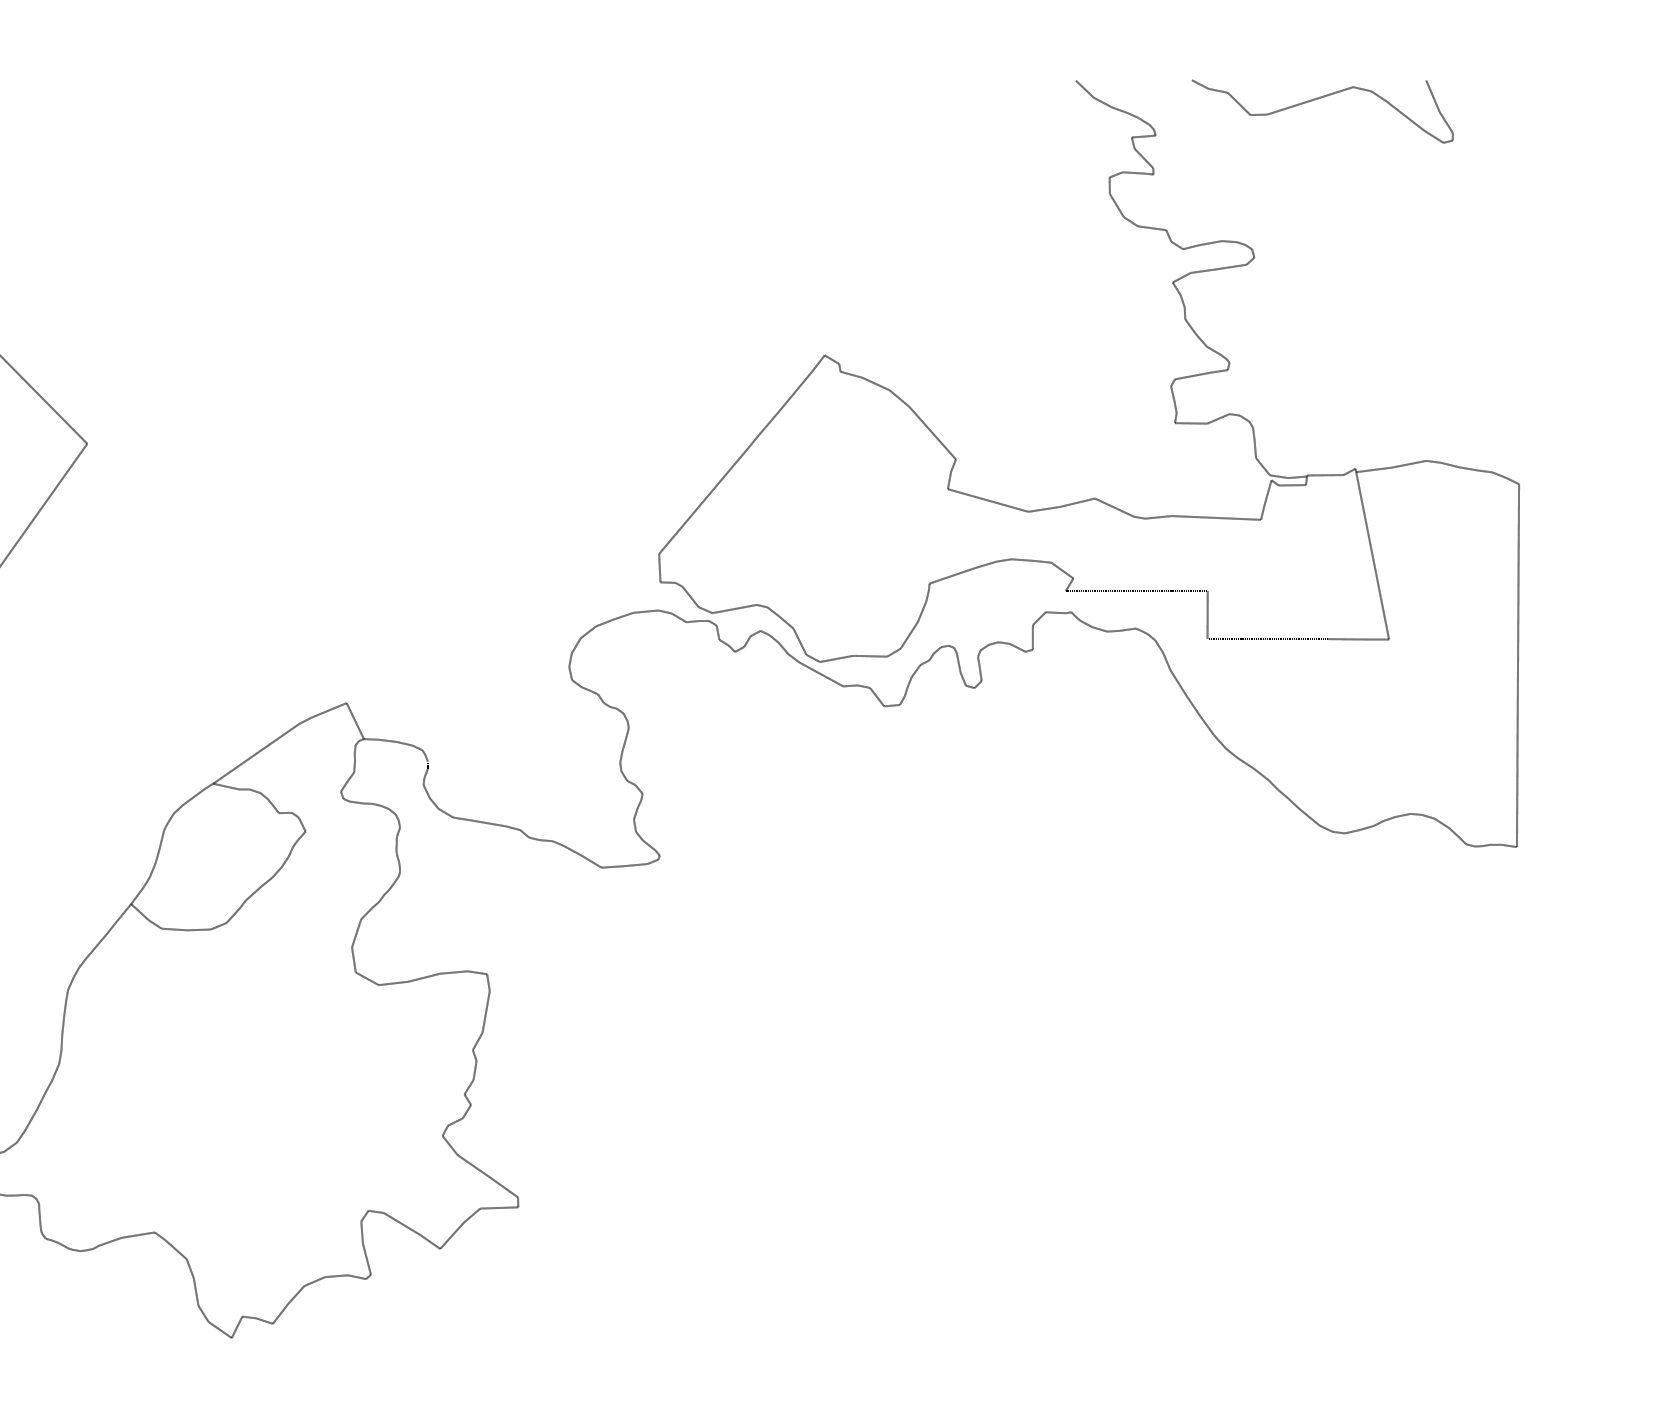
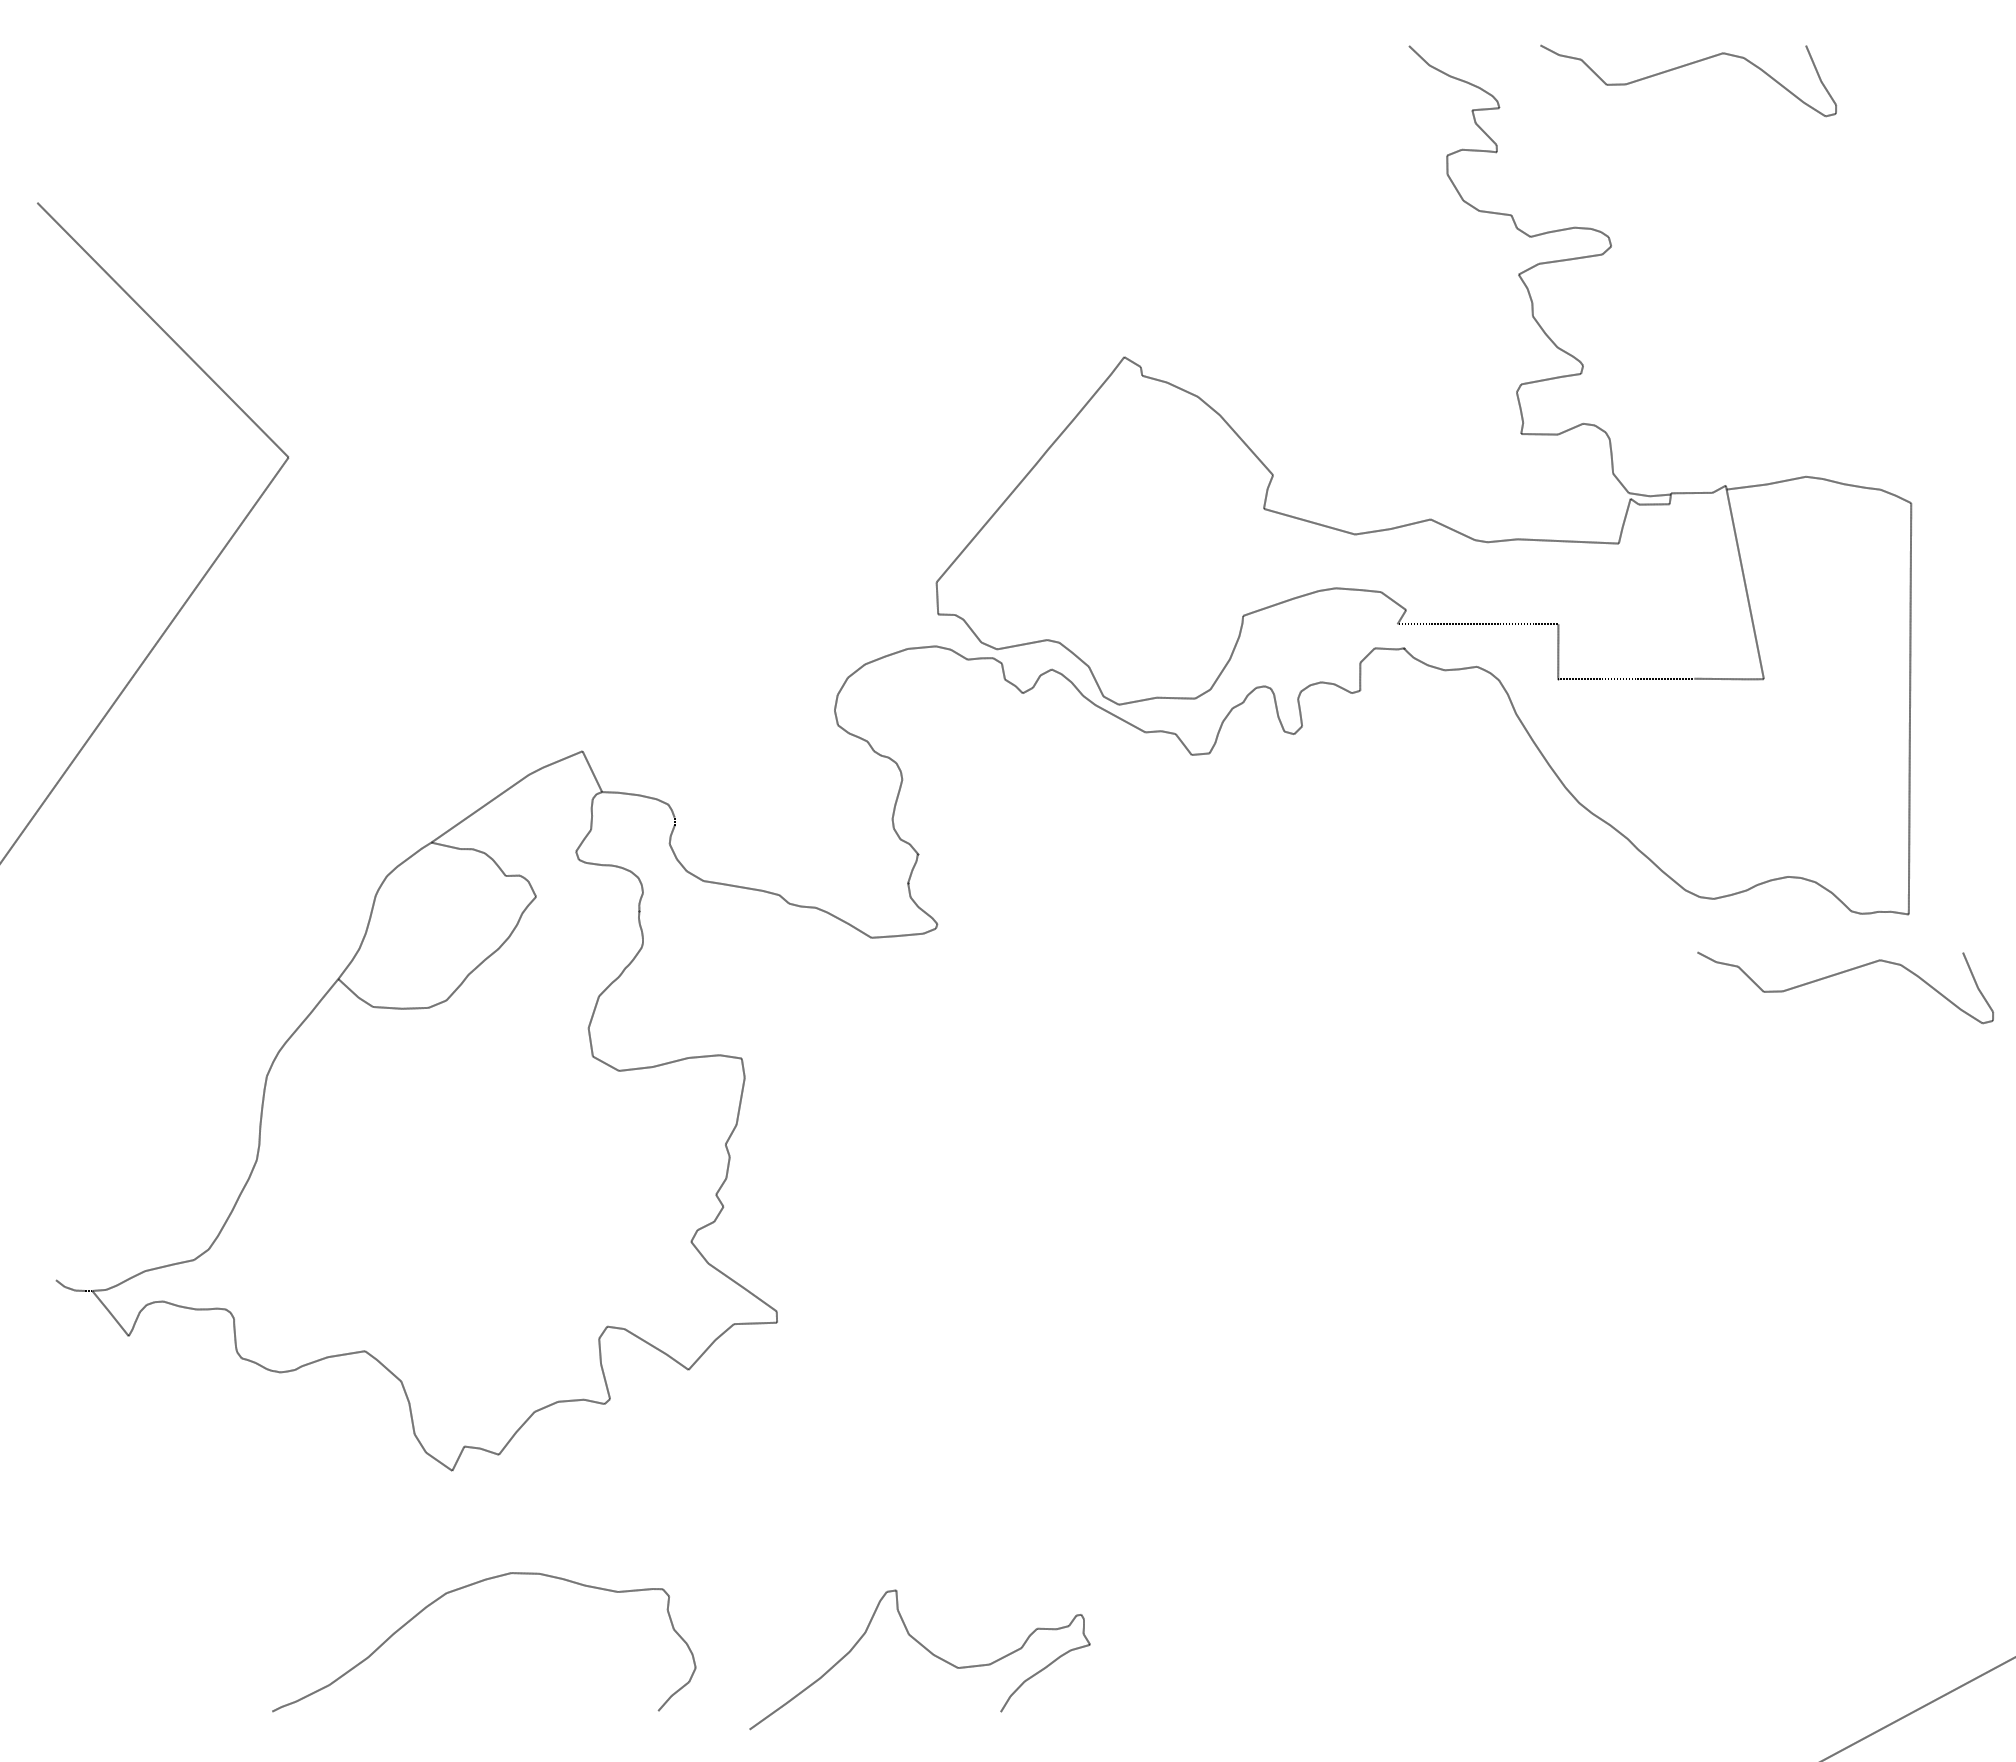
part: (1458, 899) -> (1842, 973), added

